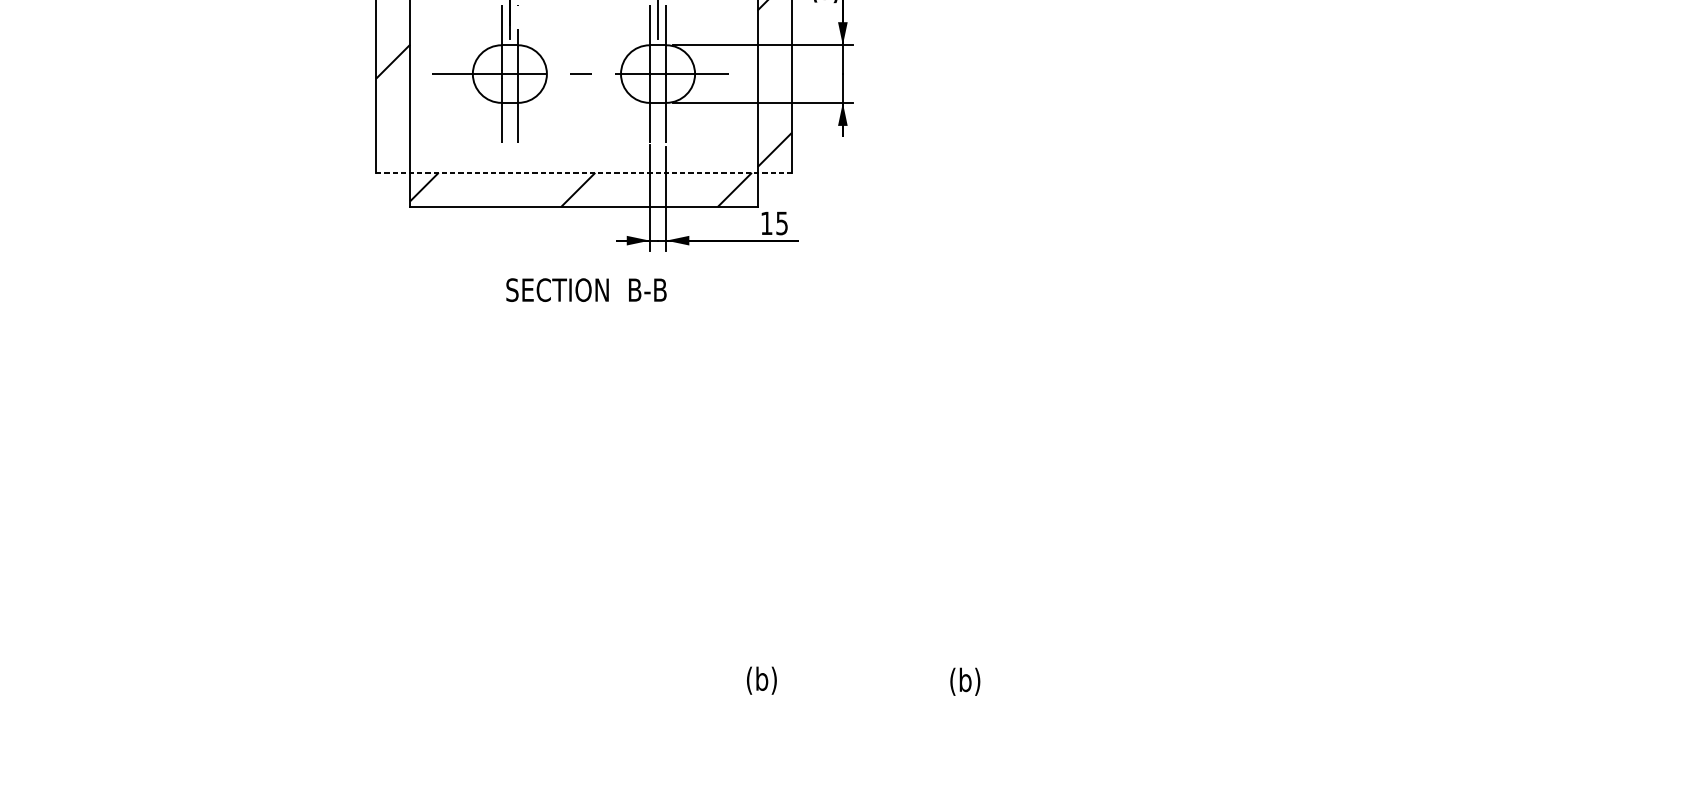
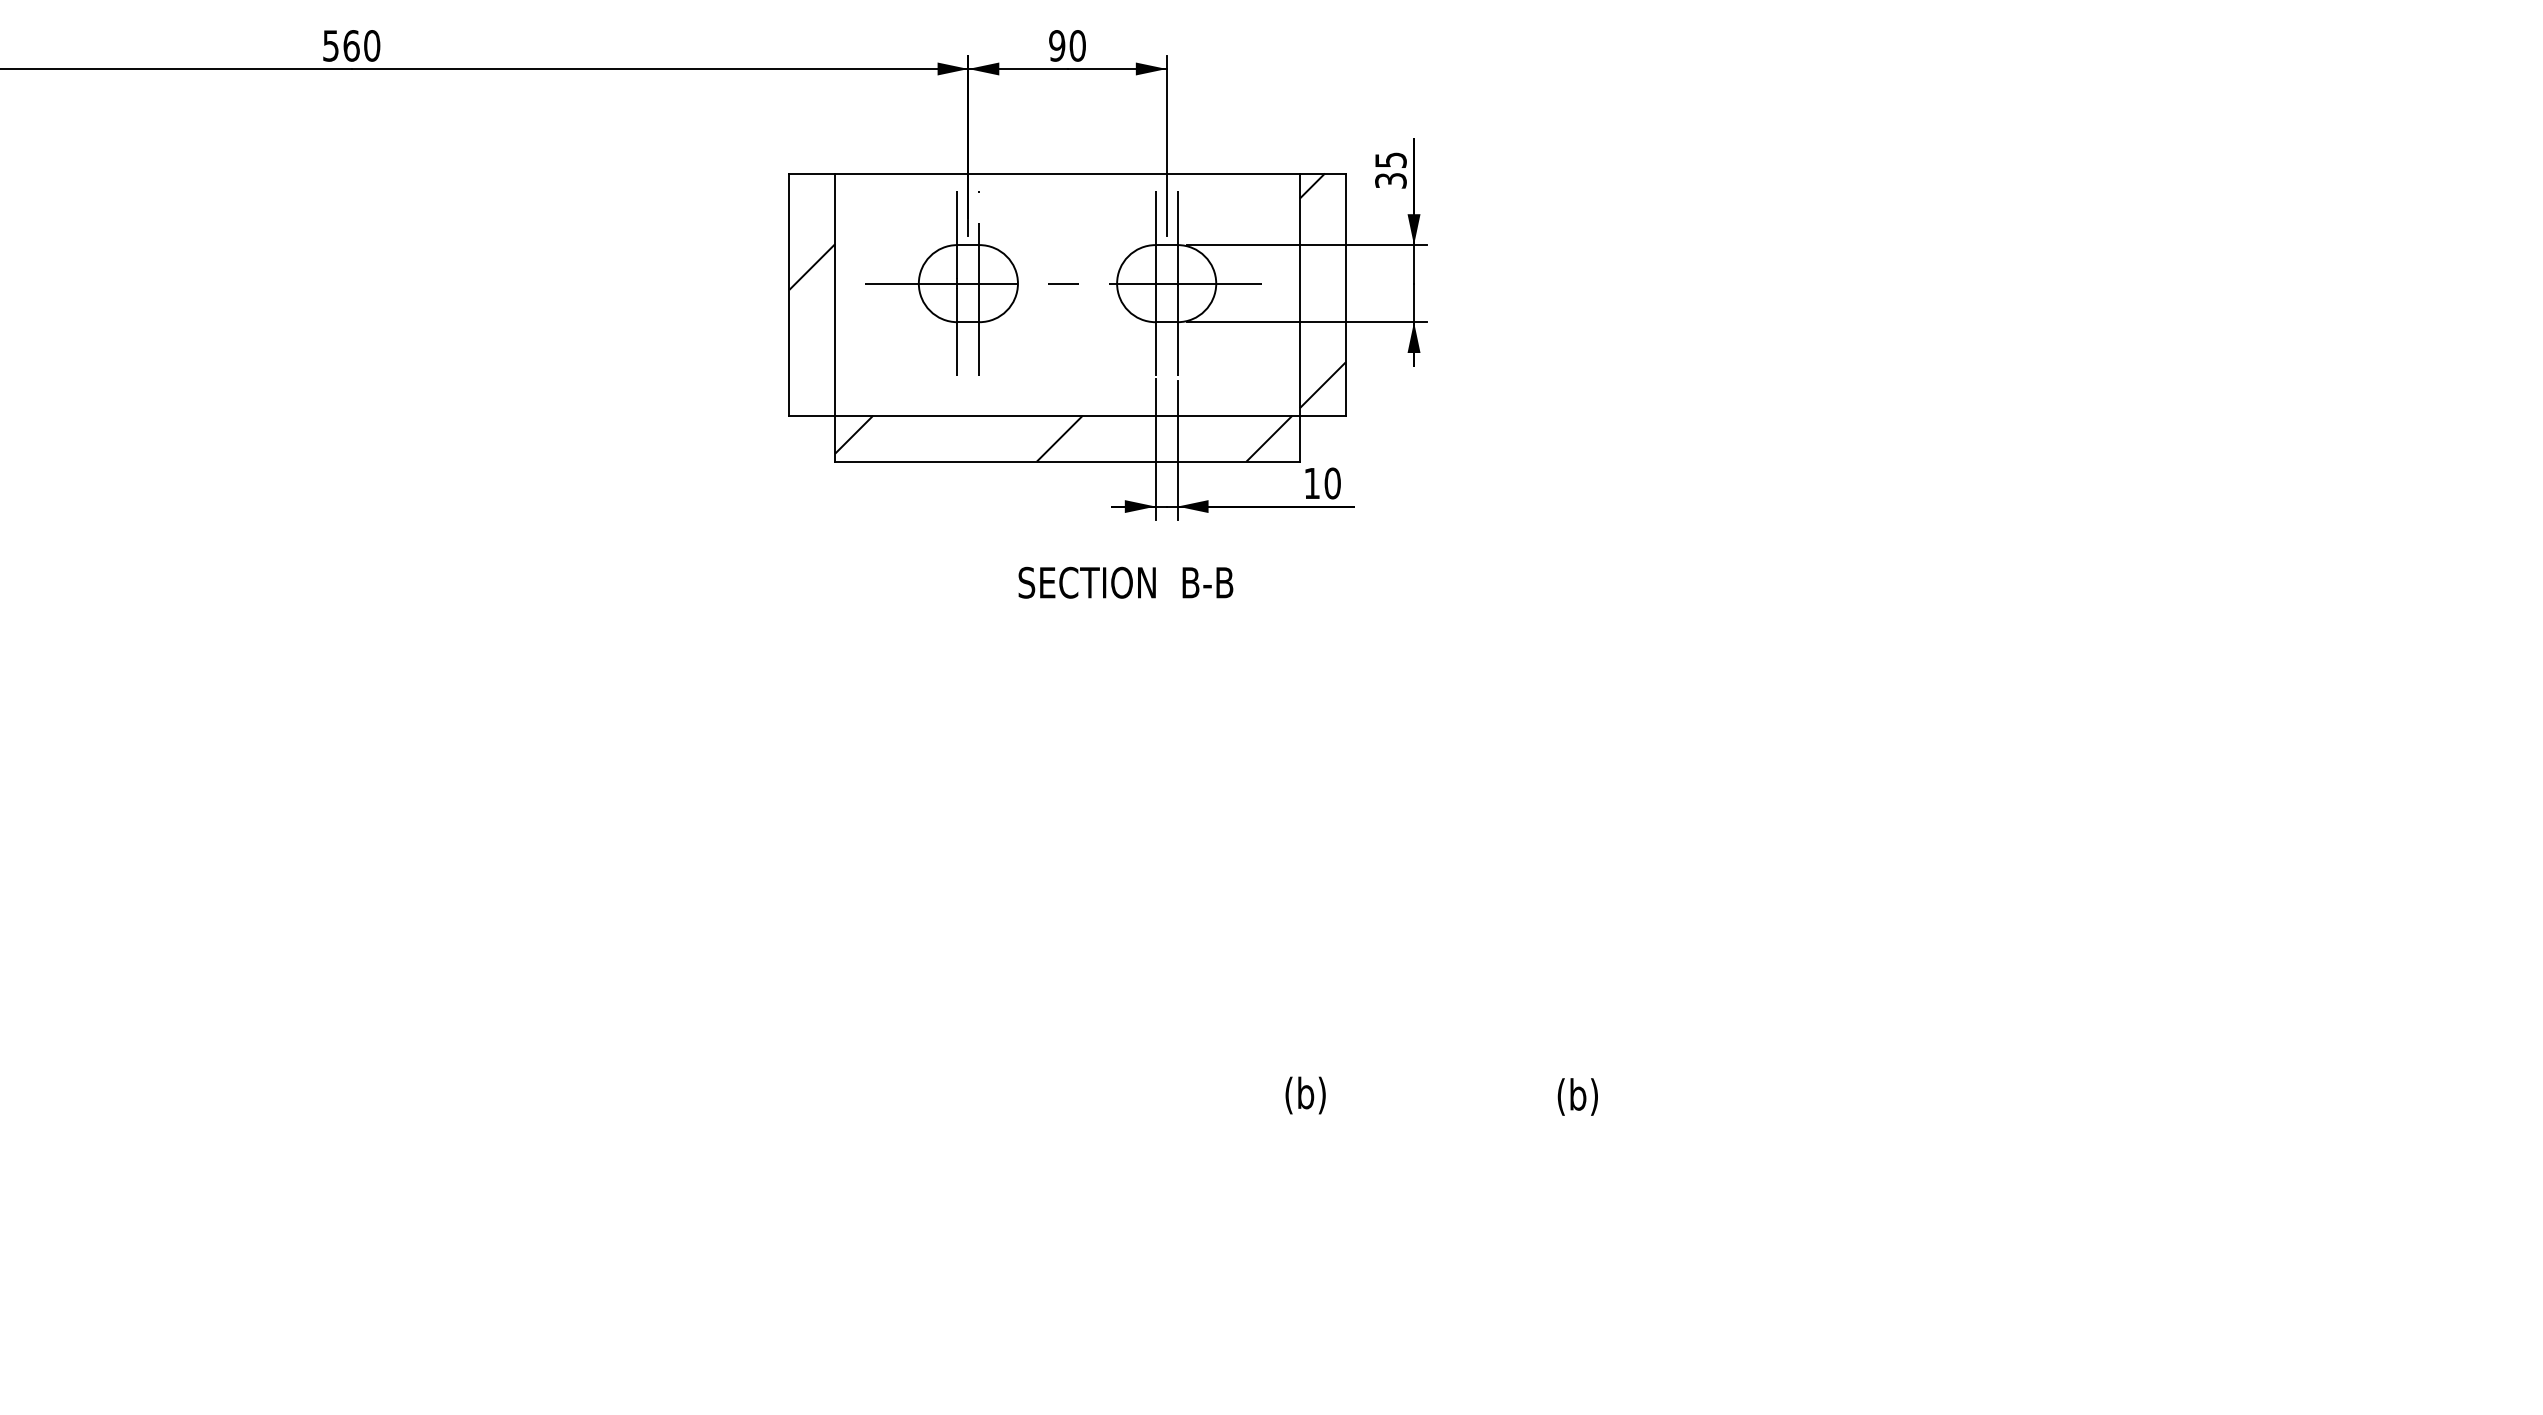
line: (584, 172) -> (1068, 415), dashed -> solid
text: (781, 223) -> (1332, 483), 15 -> 10
text: (586, 289) -> (1125, 582), moved

